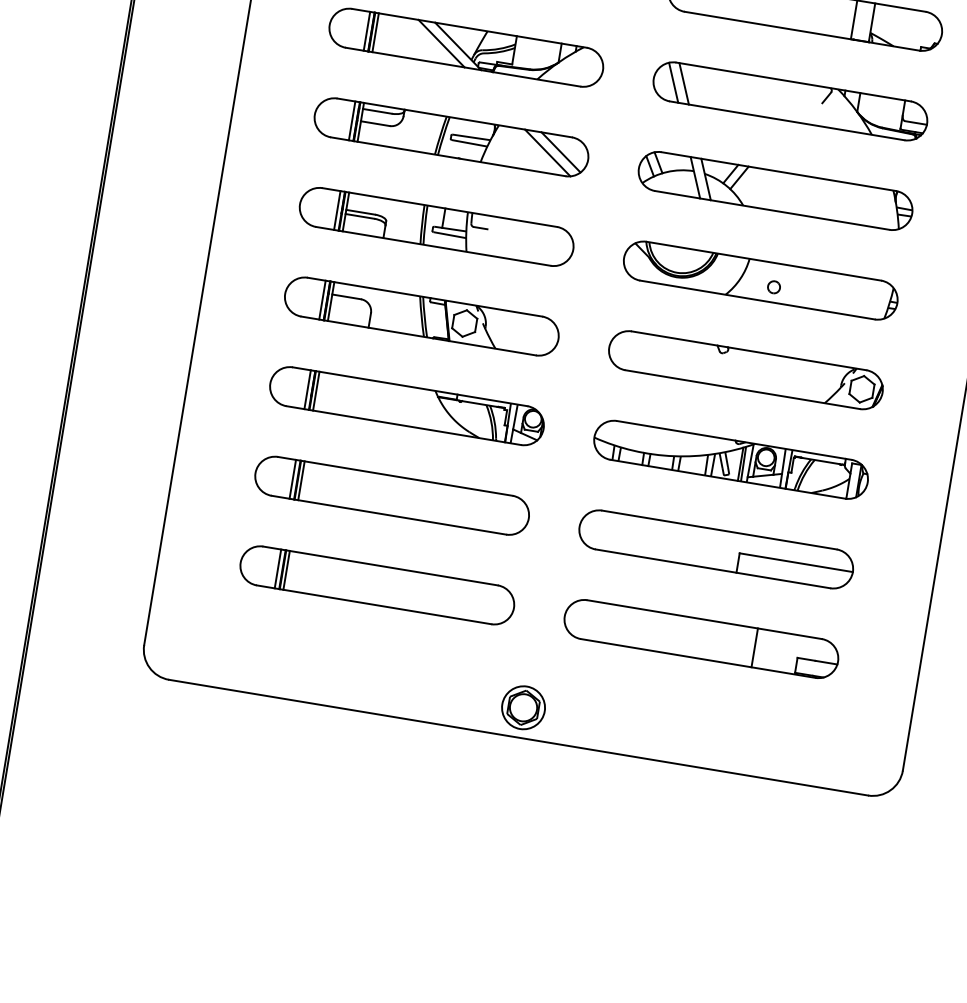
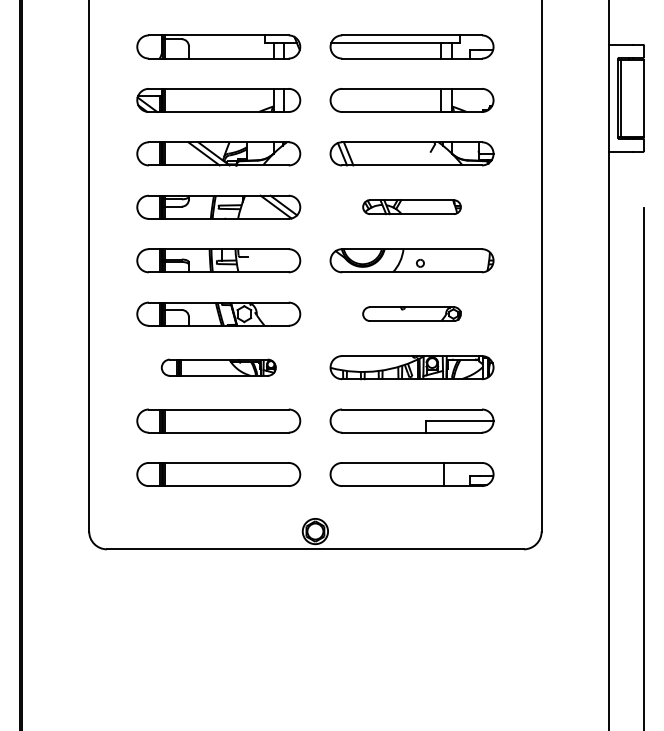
part: (774, 189) -> (411, 206), size x0.6
part: (745, 368) -> (411, 313), size x0.6
part: (406, 405) -> (218, 367), size x0.7

